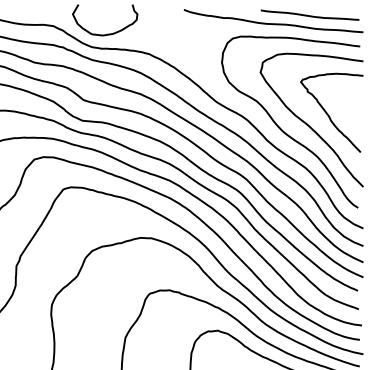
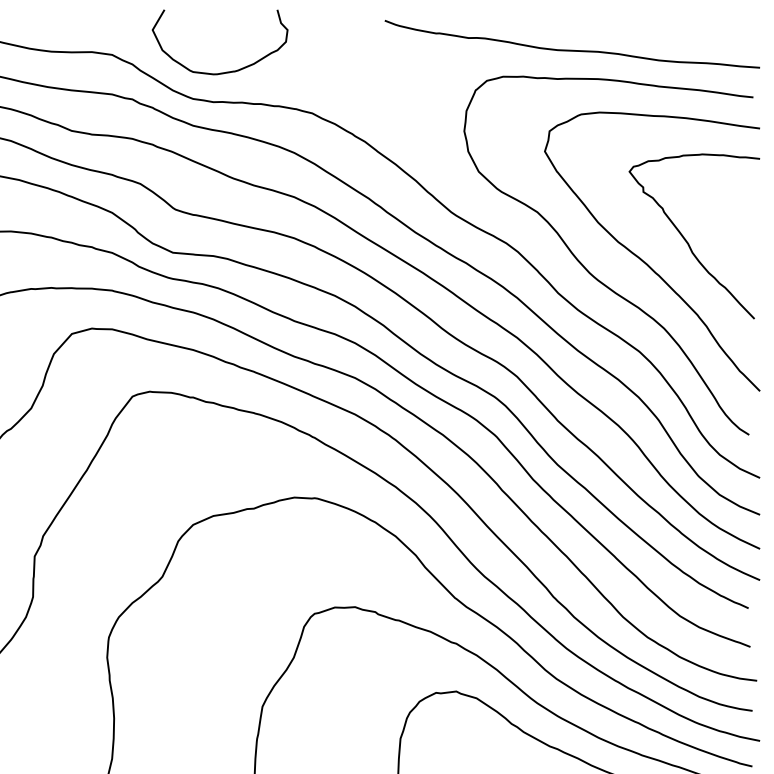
curve: (309, 15) -> (647, 32), removed

